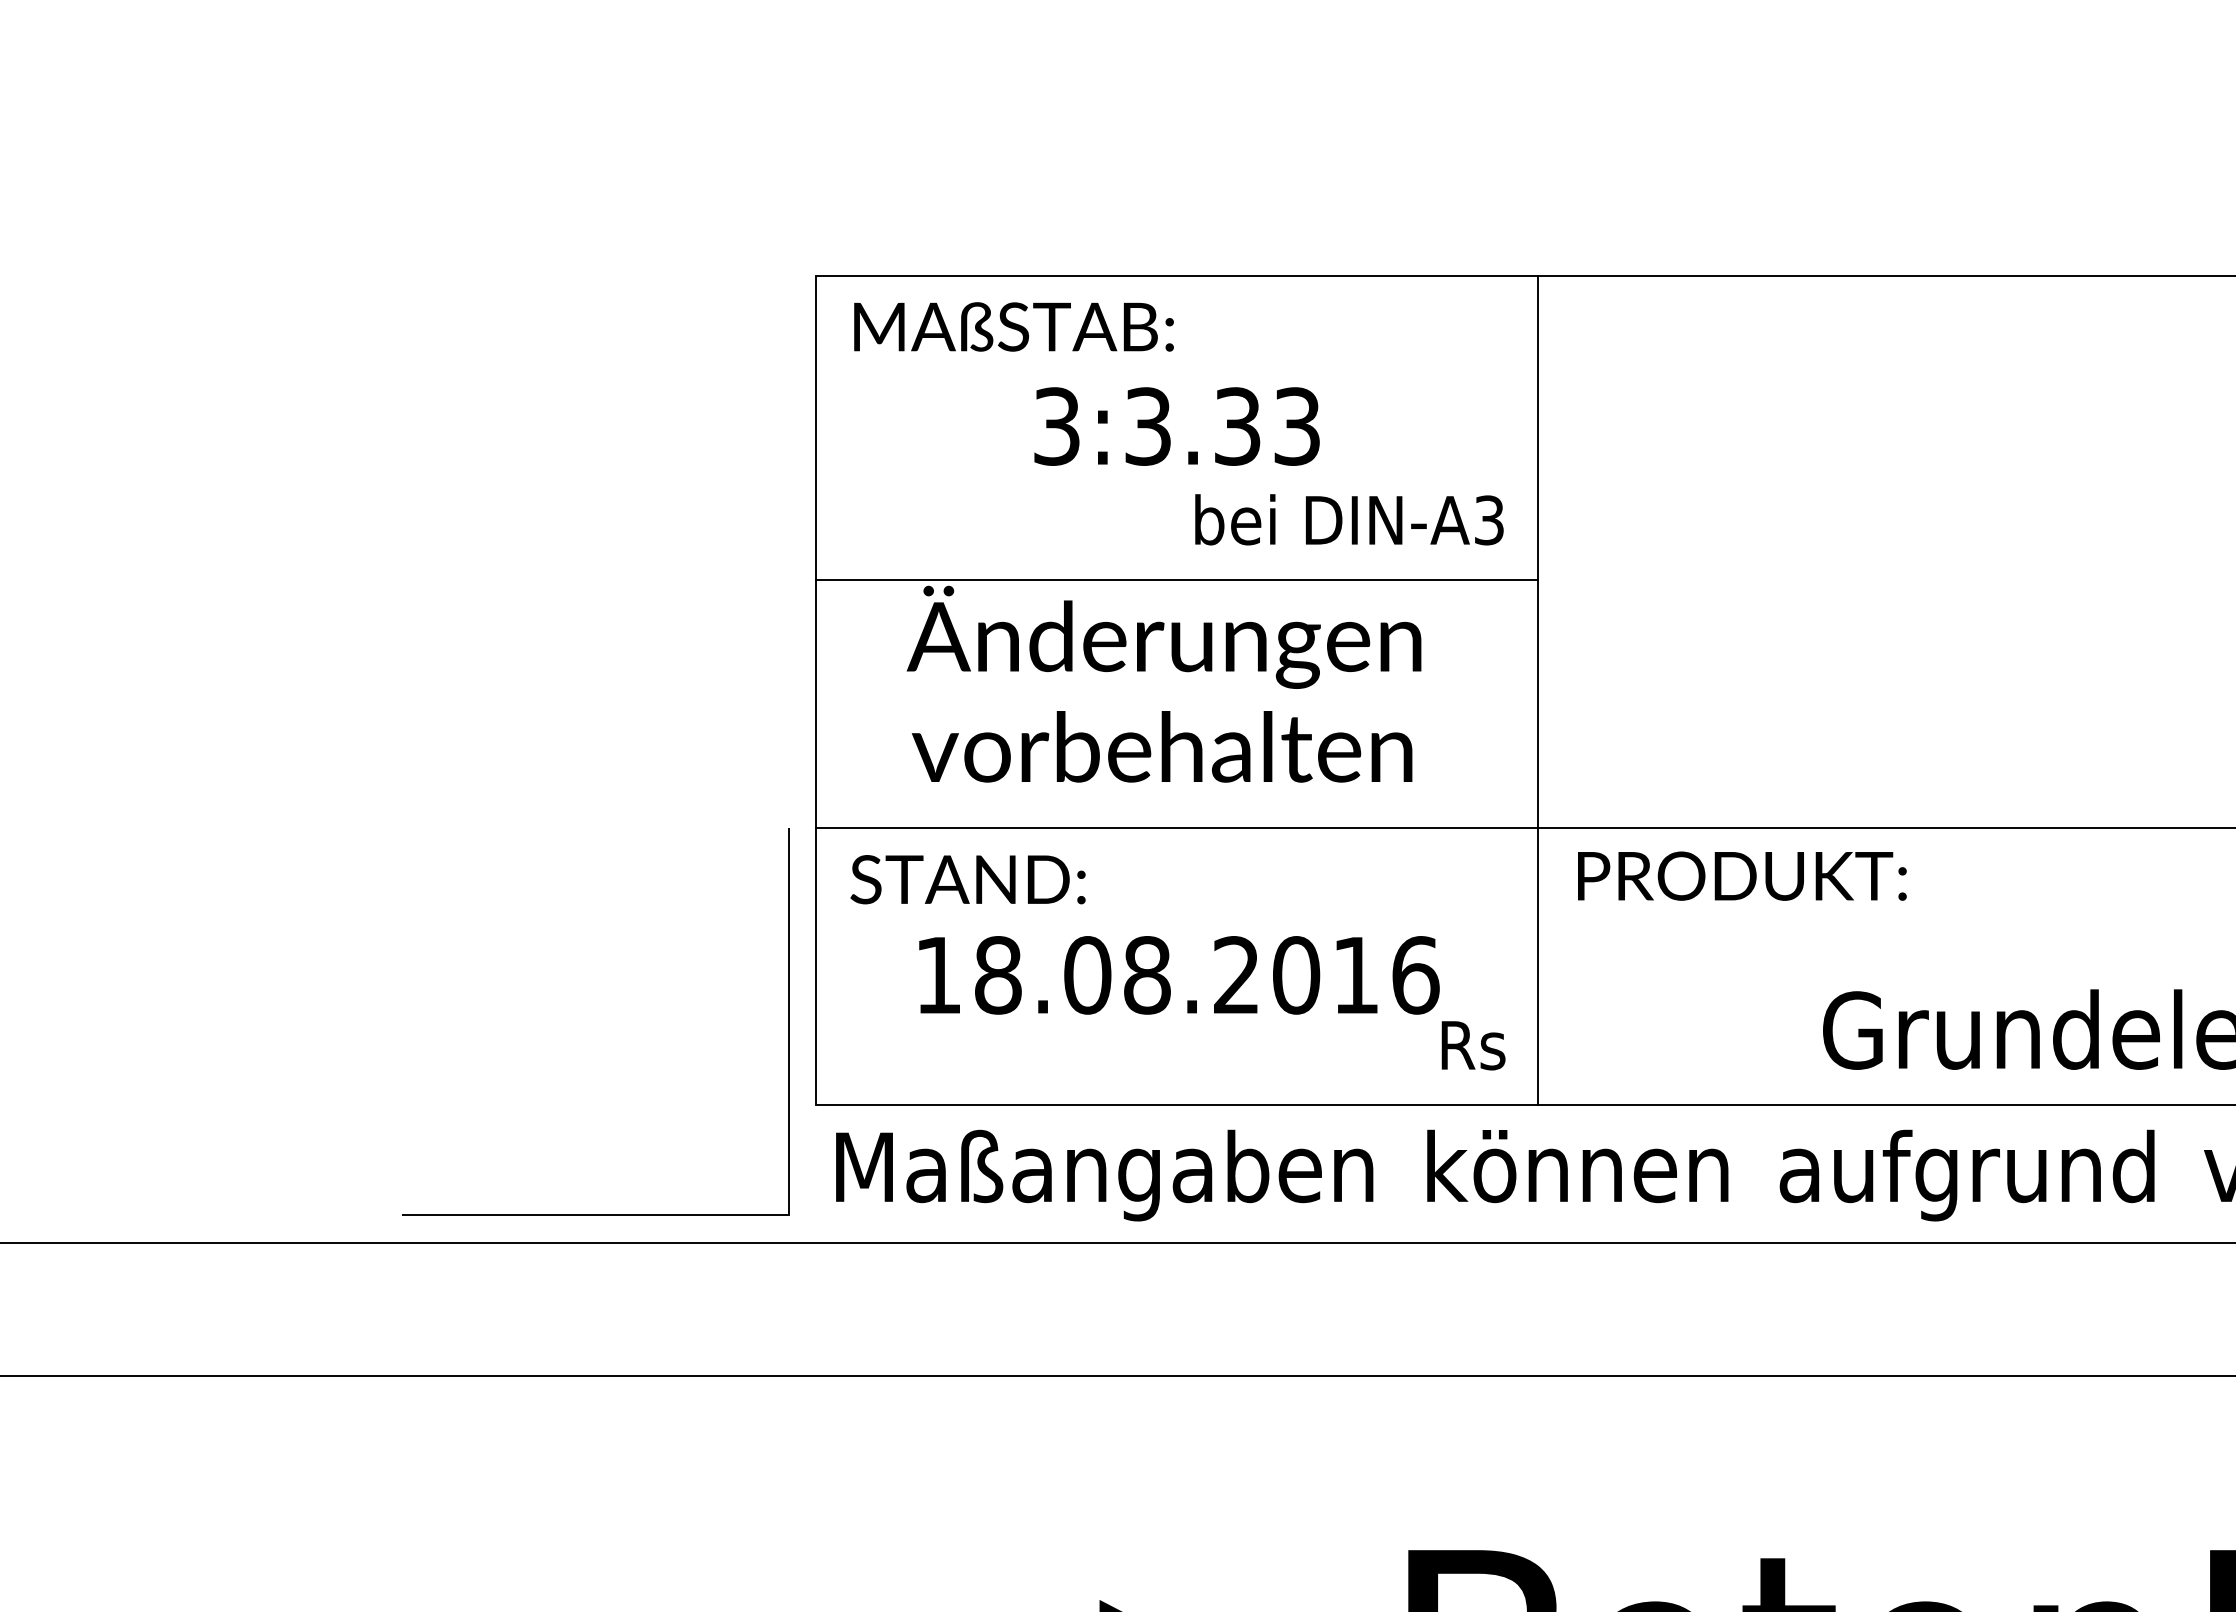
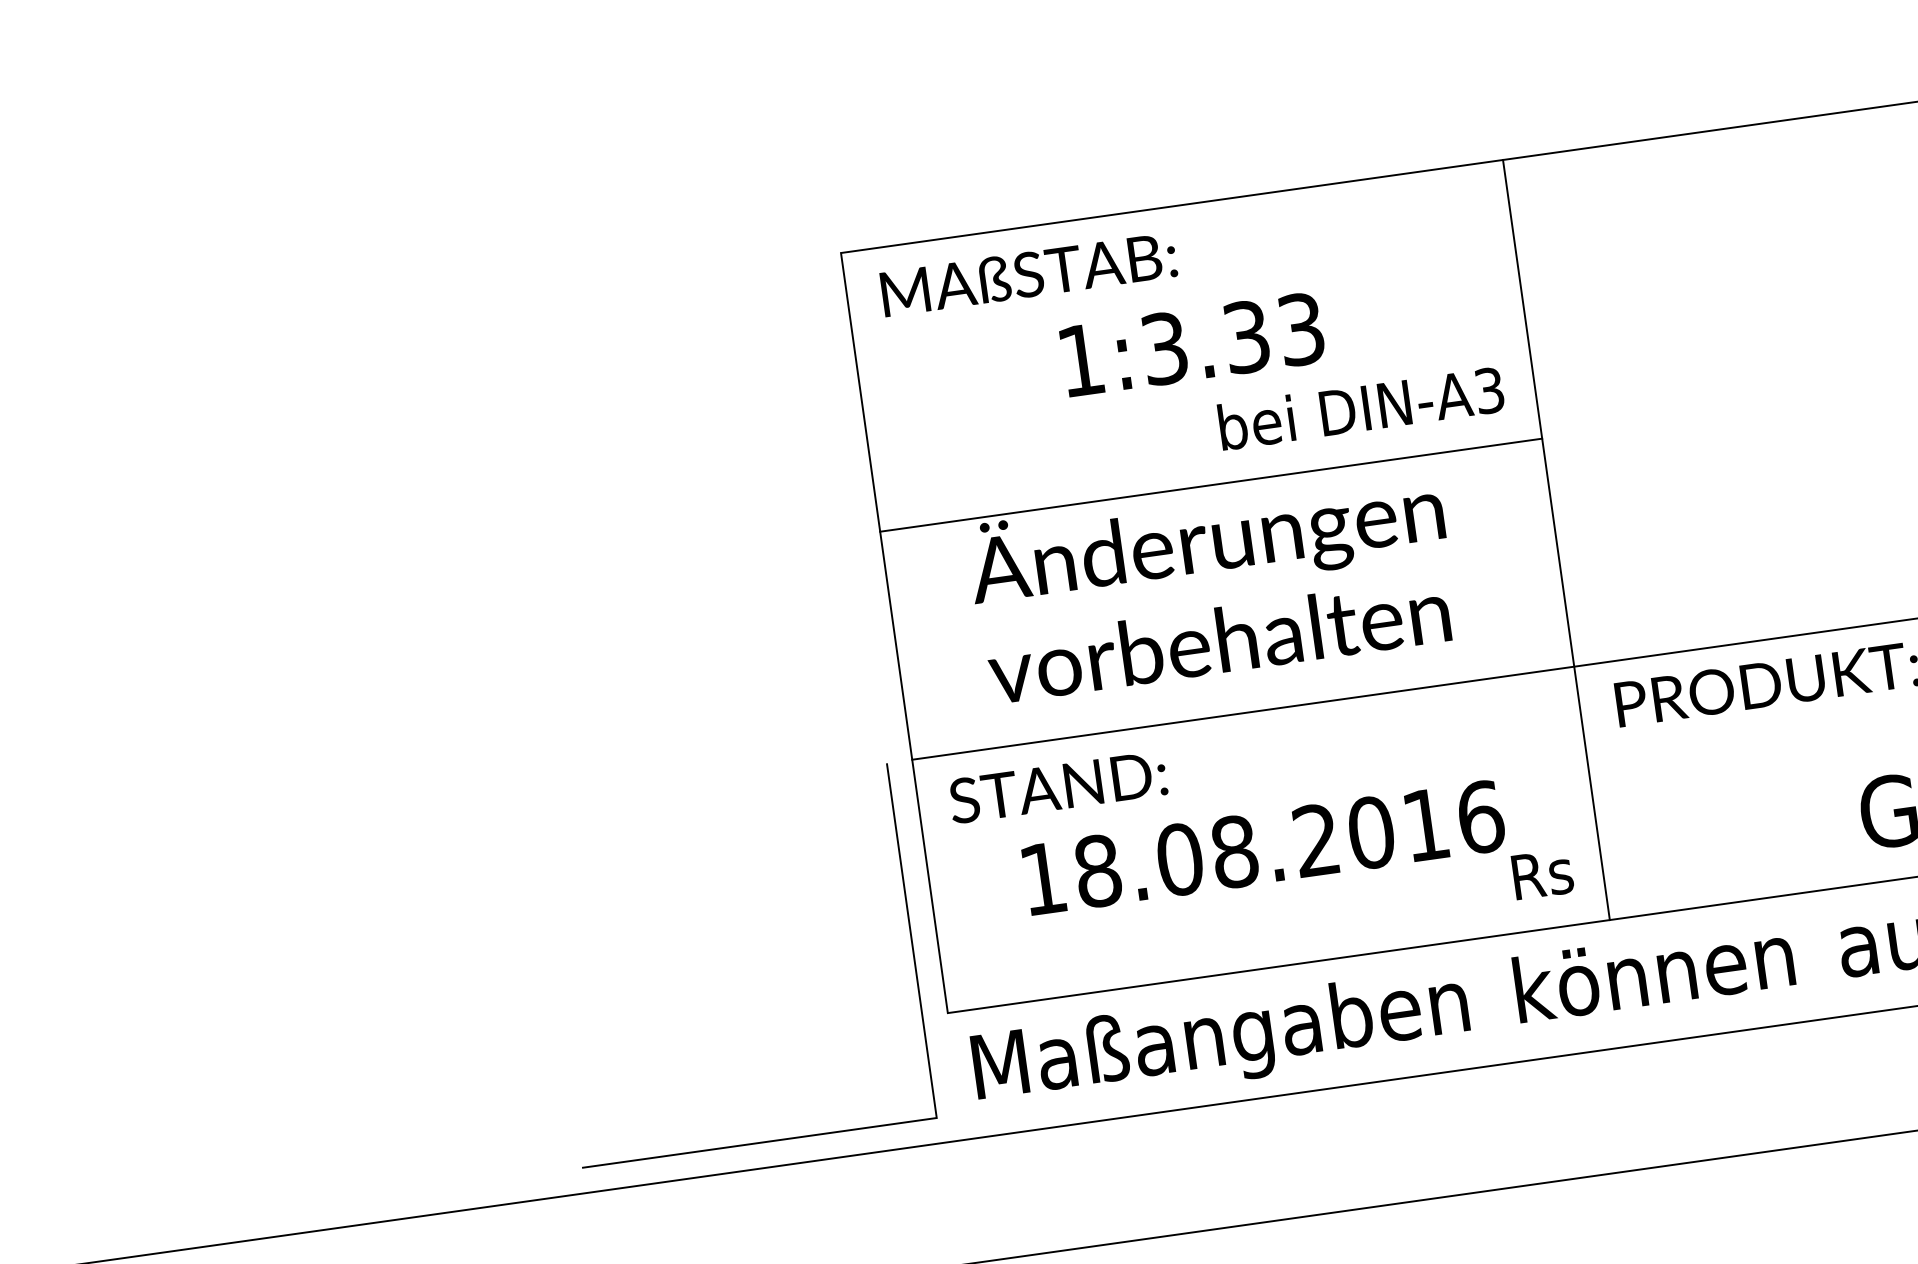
text: (1056, 426) -> (1080, 360), 3:3.33 -> 1:3.33

